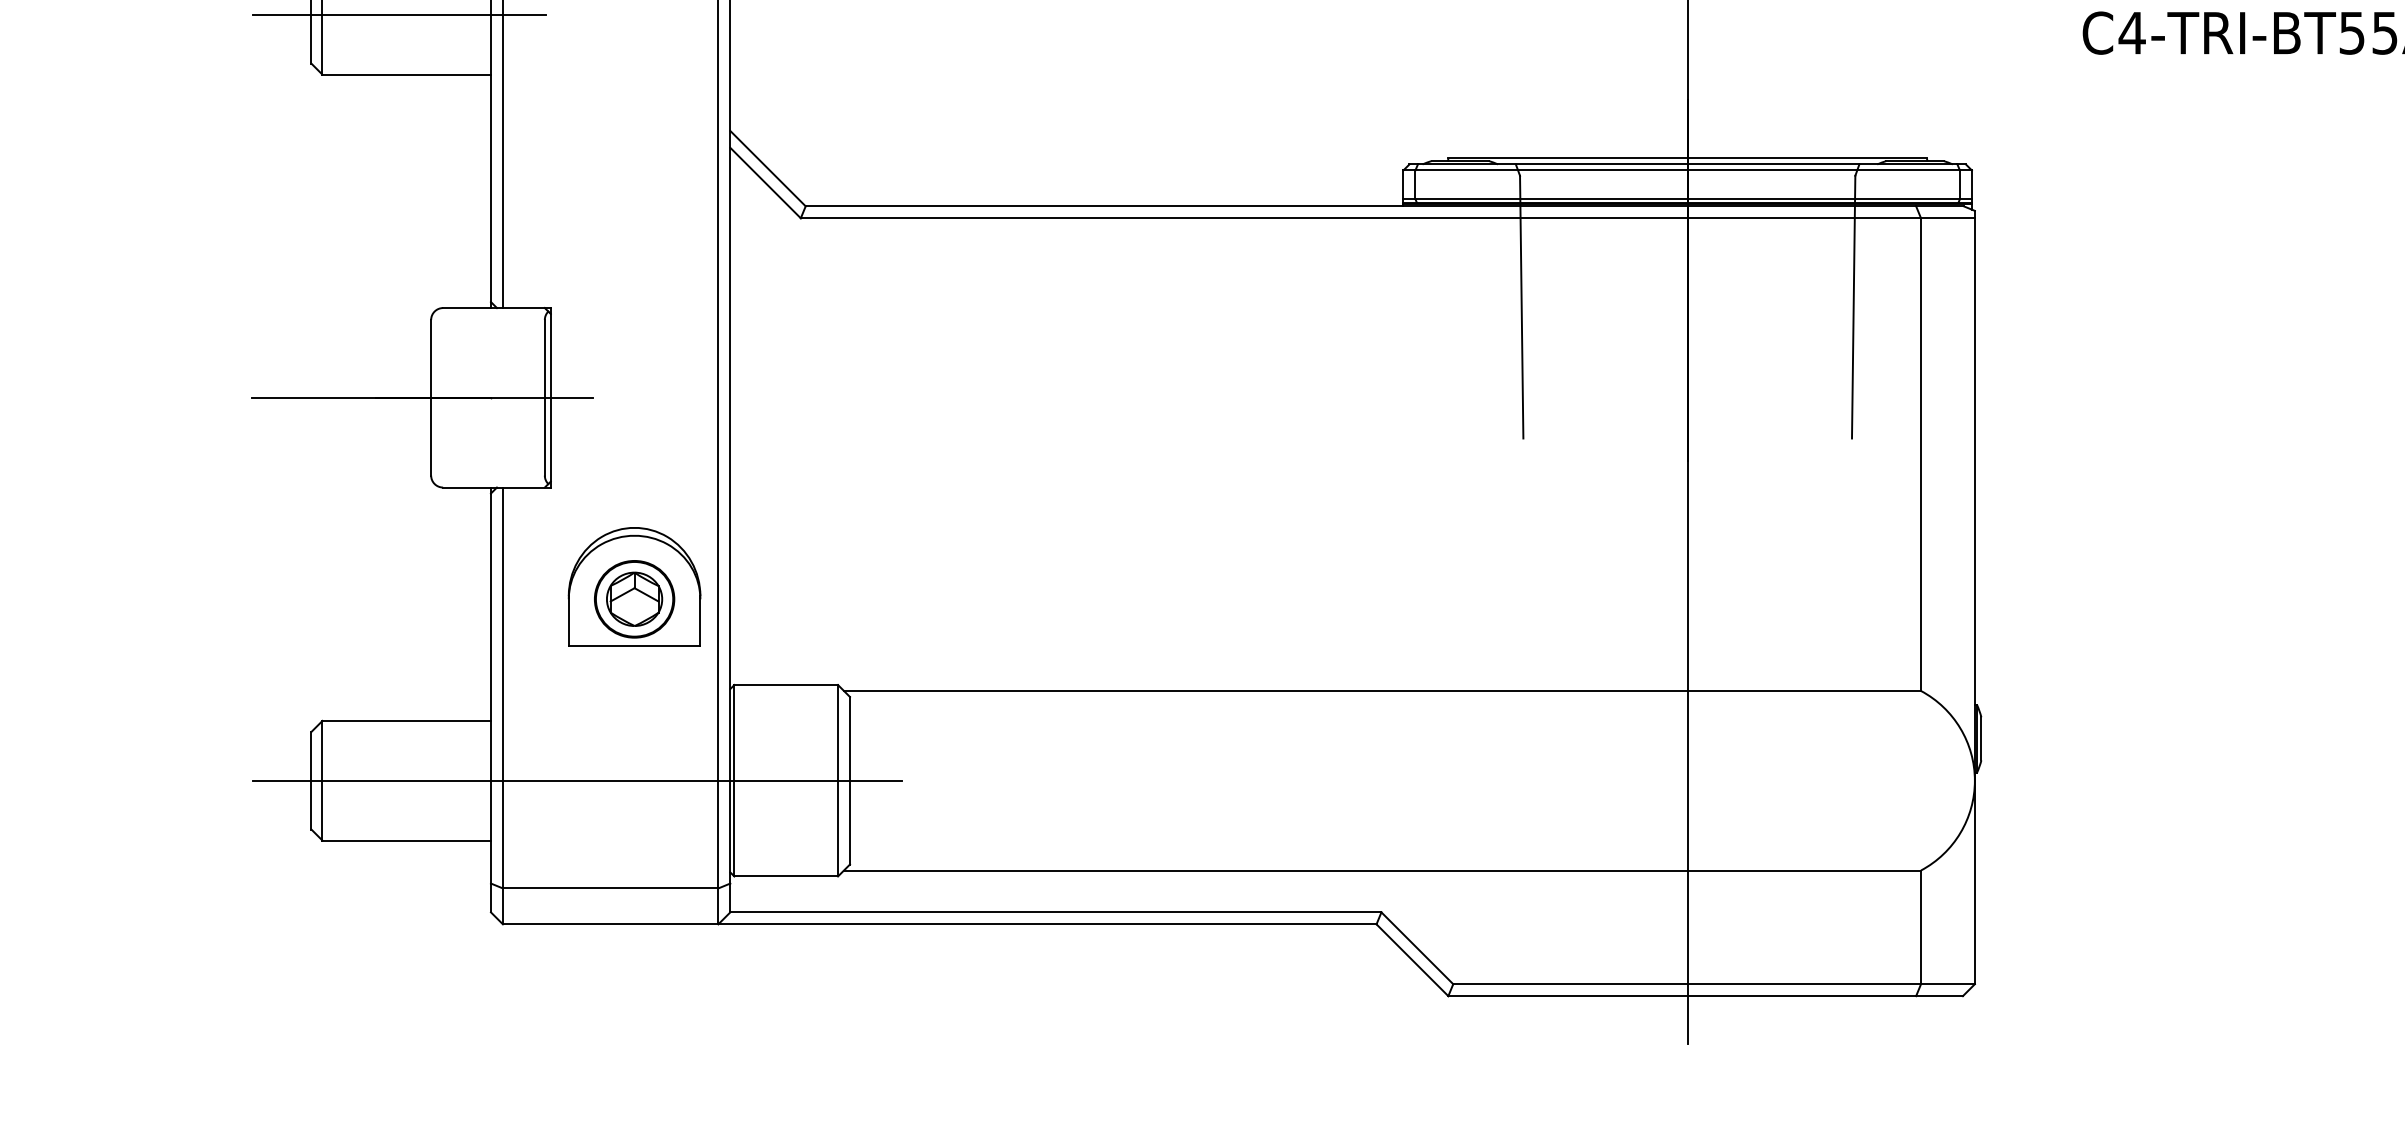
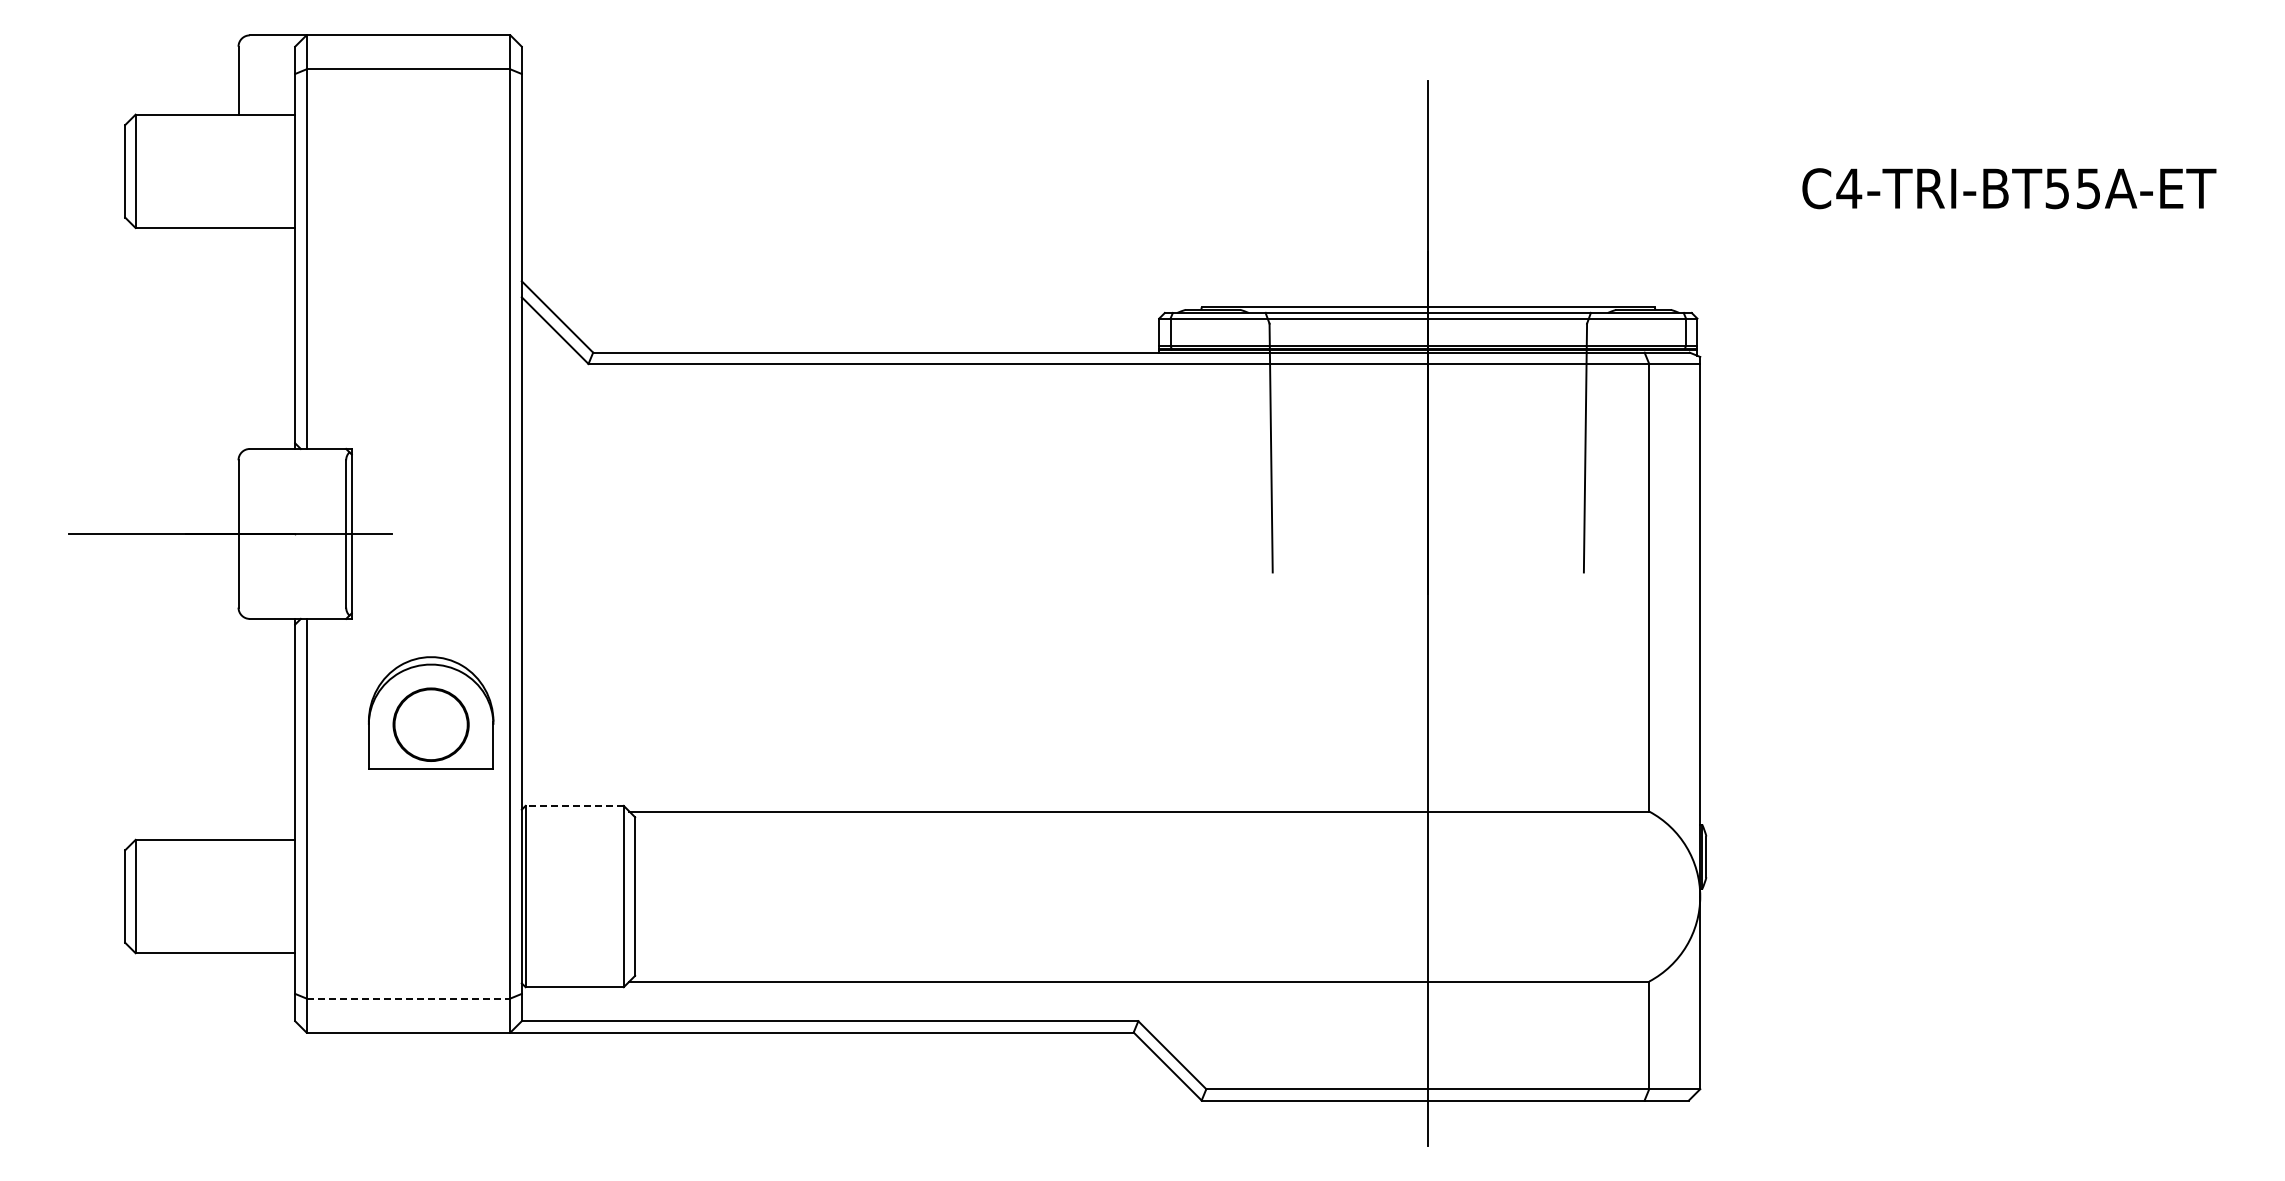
line: (399, 15) -> (208, 171), removed
part: (634, 599) -> (431, 724), removed
line: (785, 684) -> (574, 805), solid -> dashed
line: (577, 780) -> (377, 896), removed
line: (610, 888) -> (408, 998), solid -> dashed

